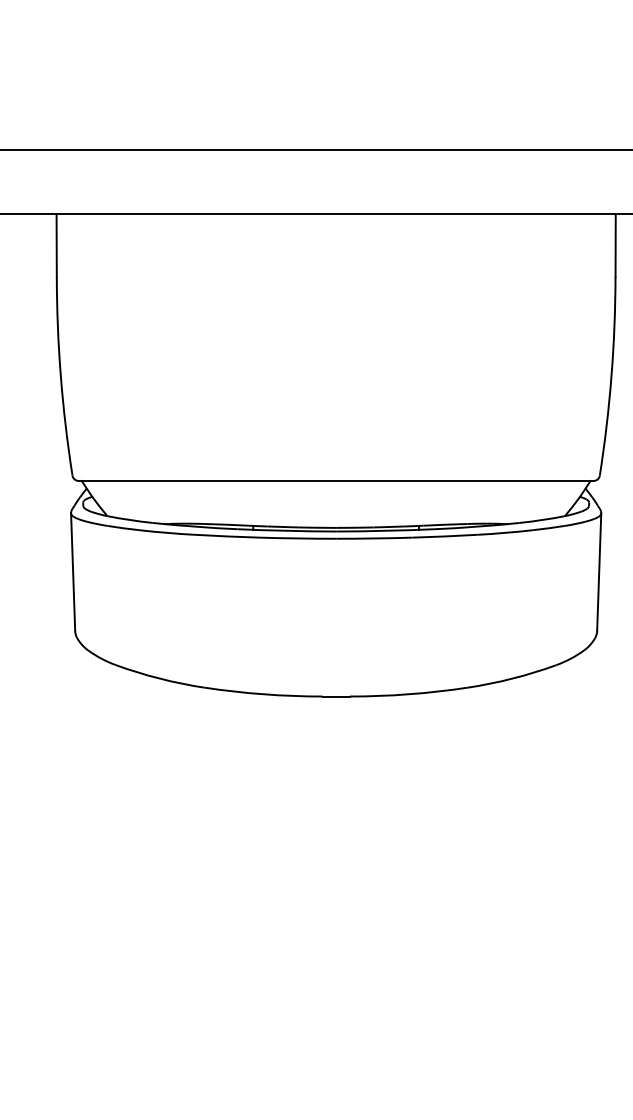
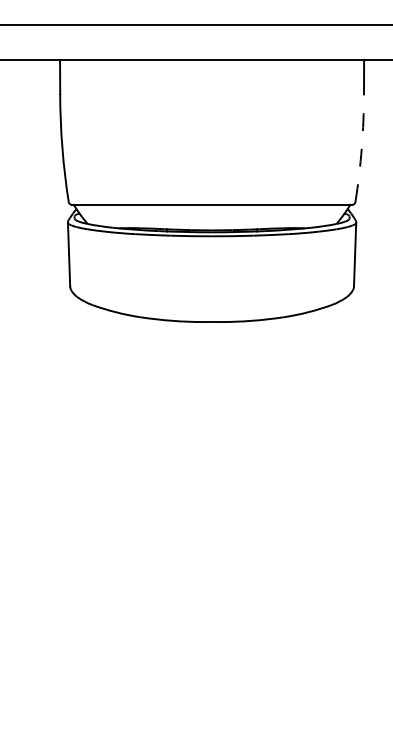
arc: (610, 377) -> (361, 148), solid -> dashed

